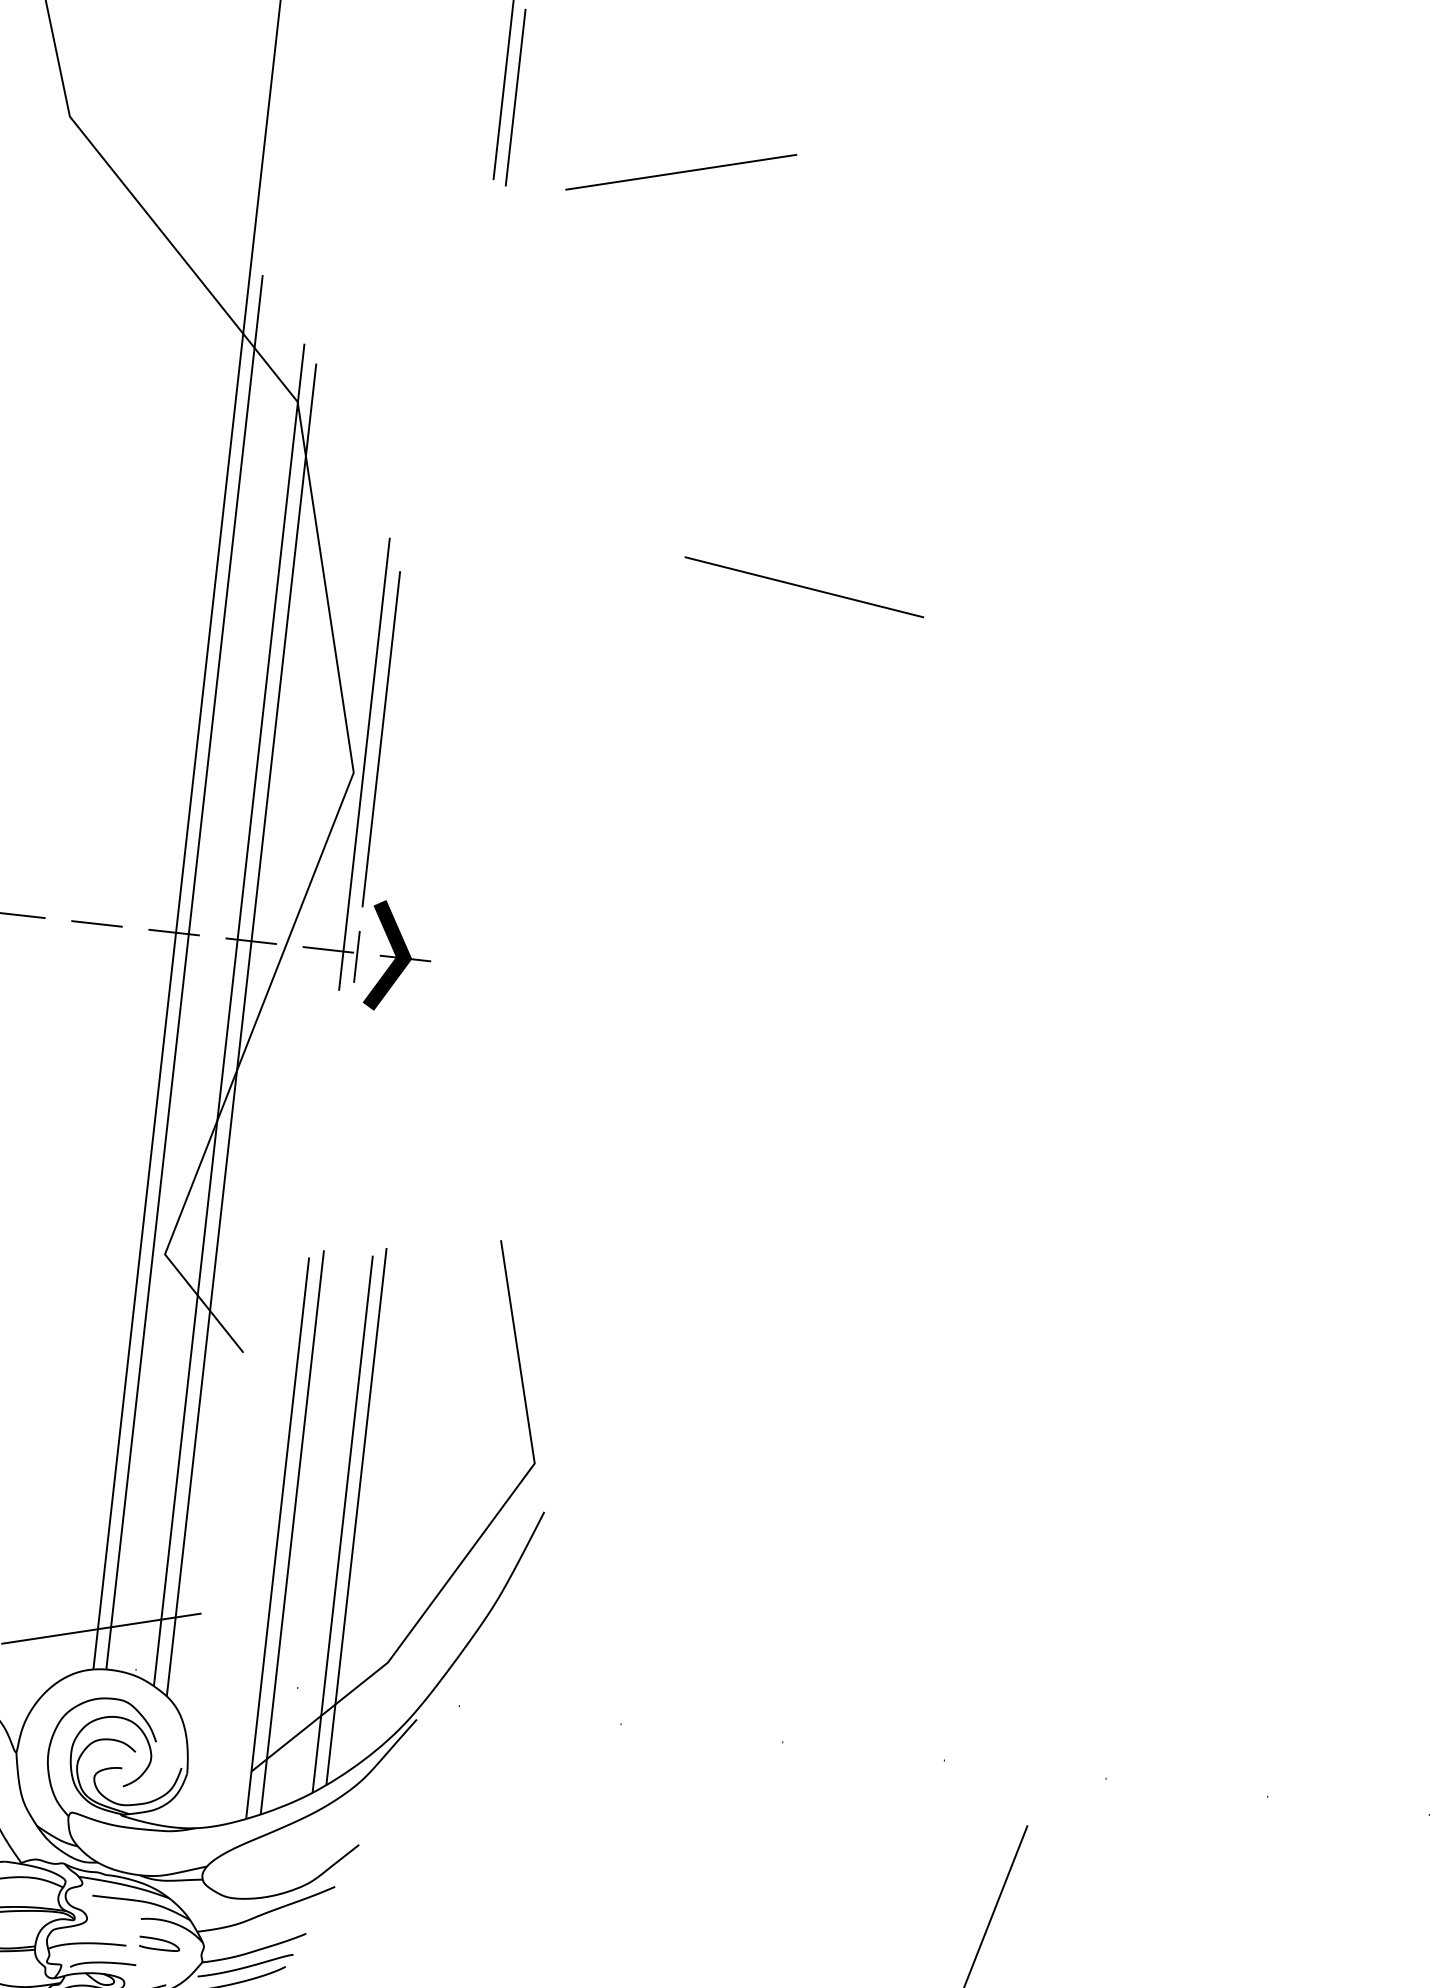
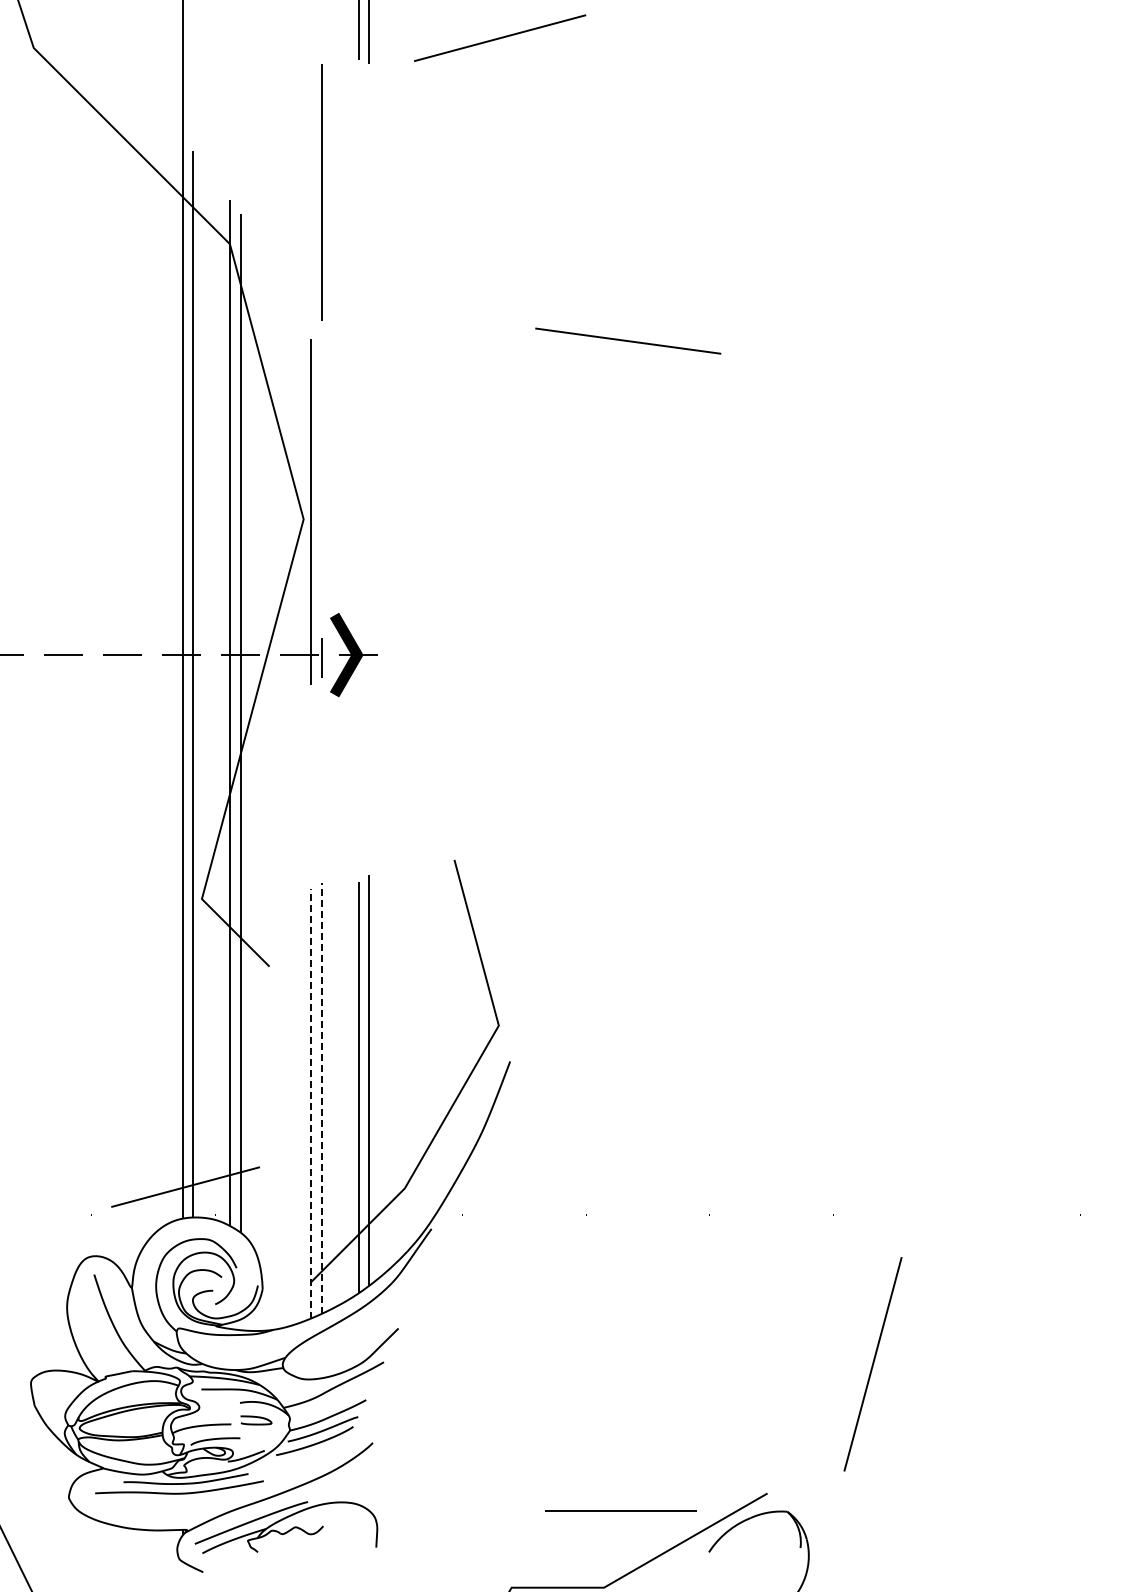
line: (381, 738) -> (321, 192), moved
line: (292, 1532) -> (321, 1098), solid -> dashed
line: (278, 1537) -> (311, 1103), solid -> dashed

